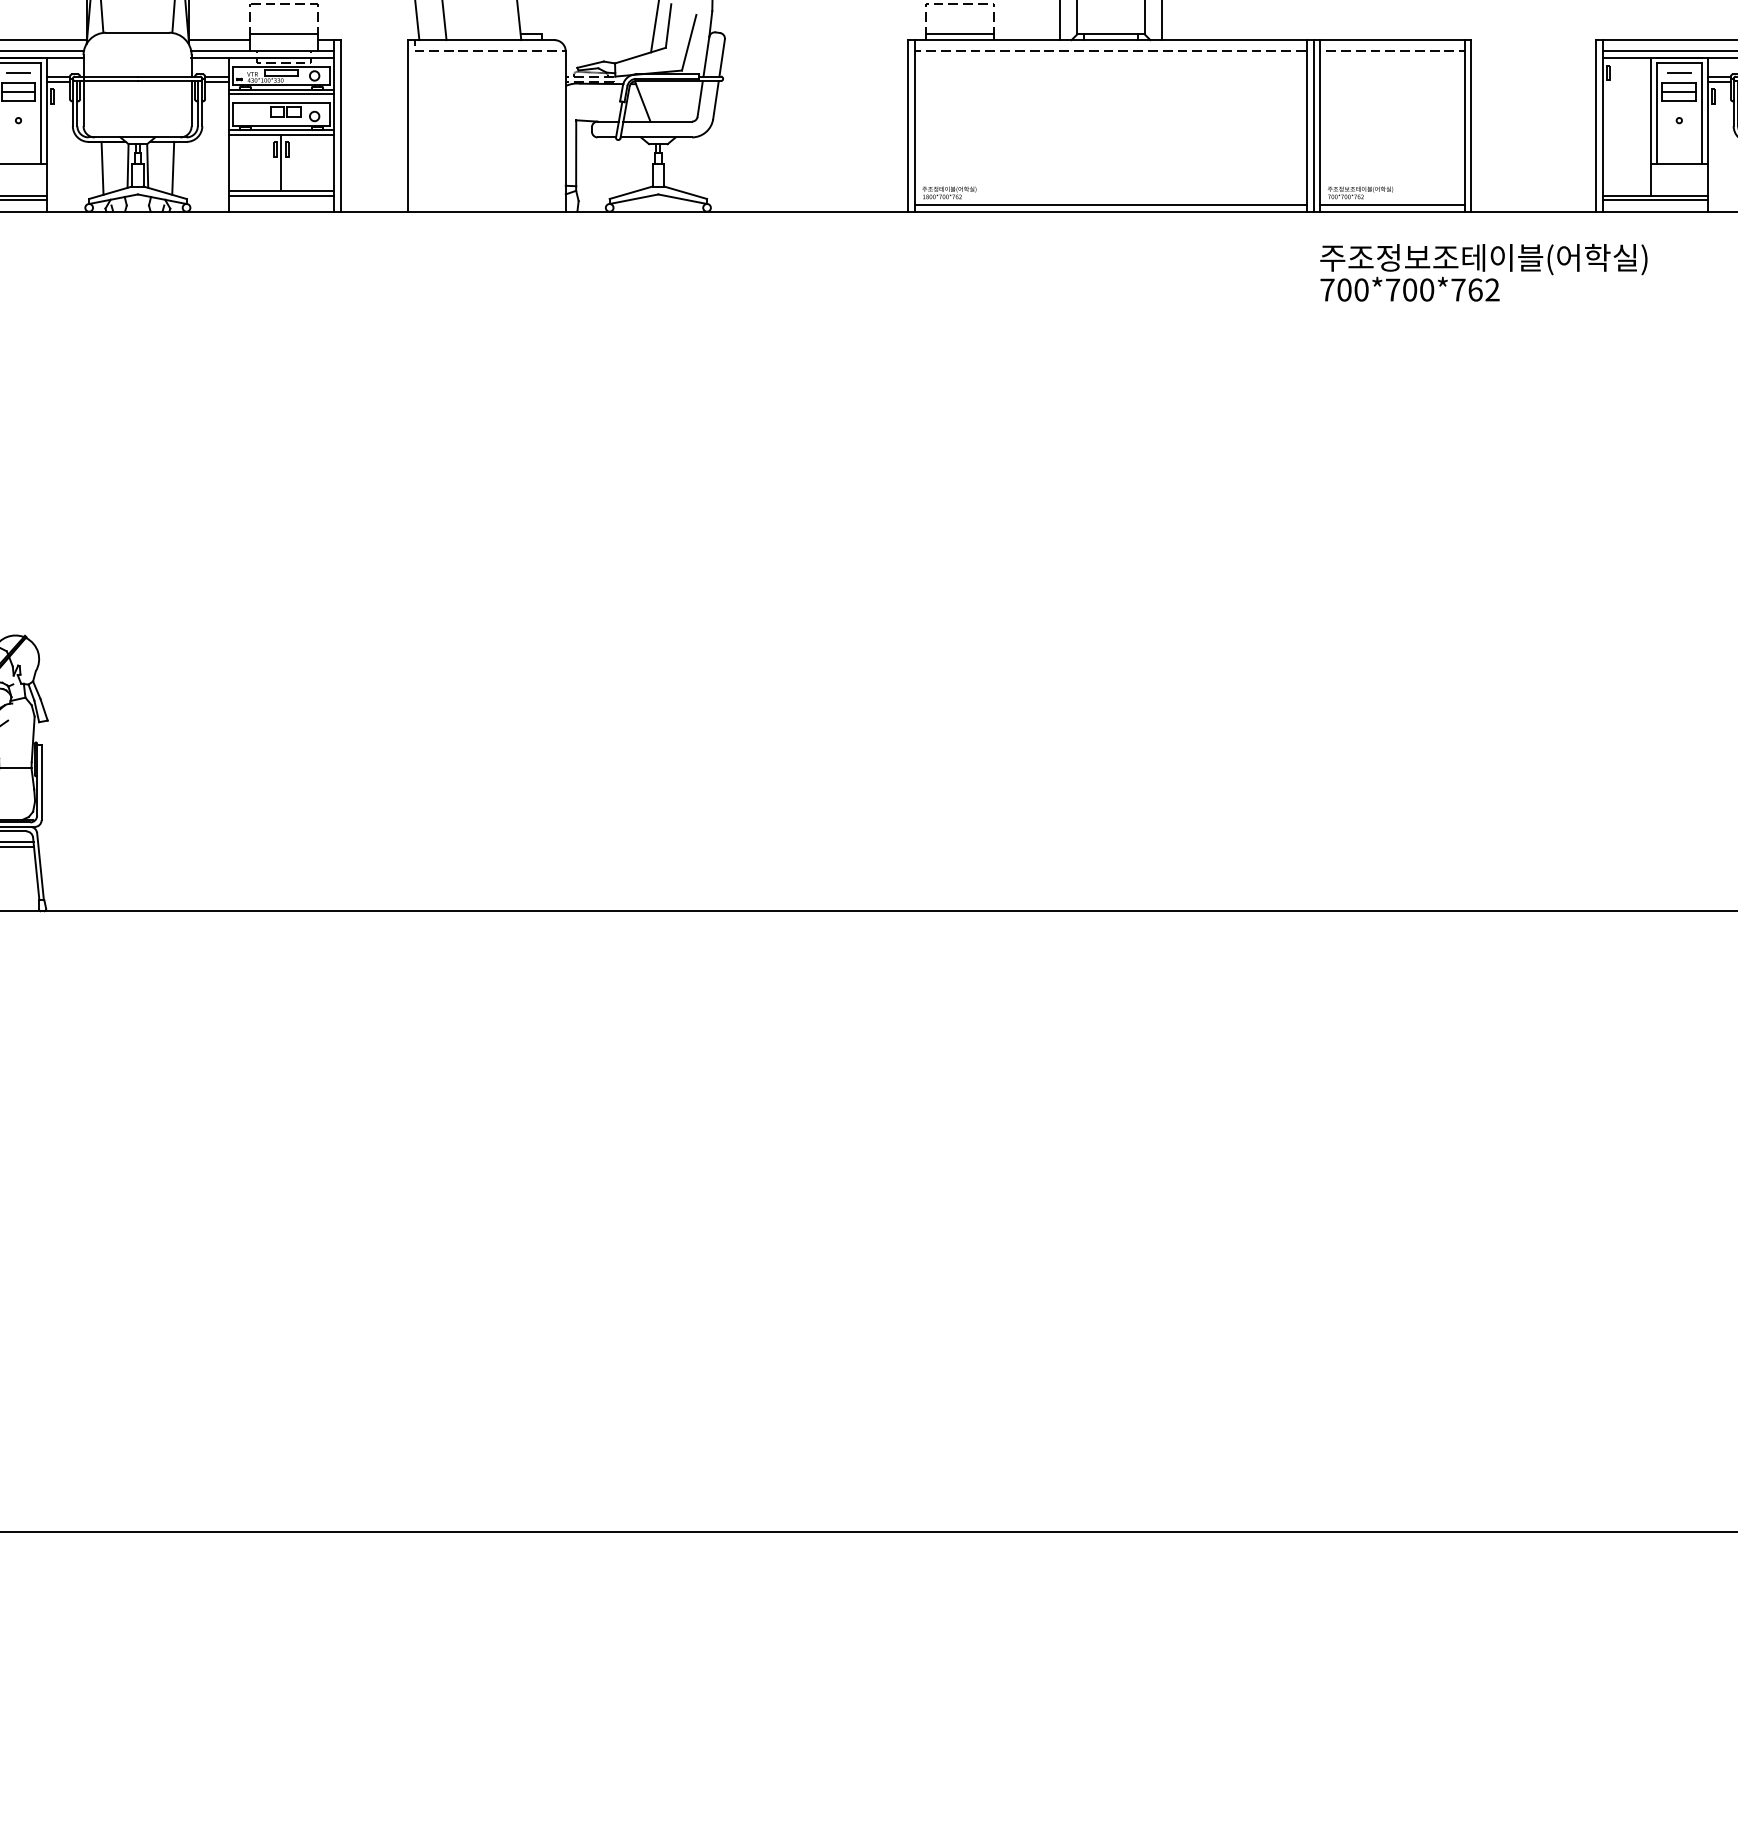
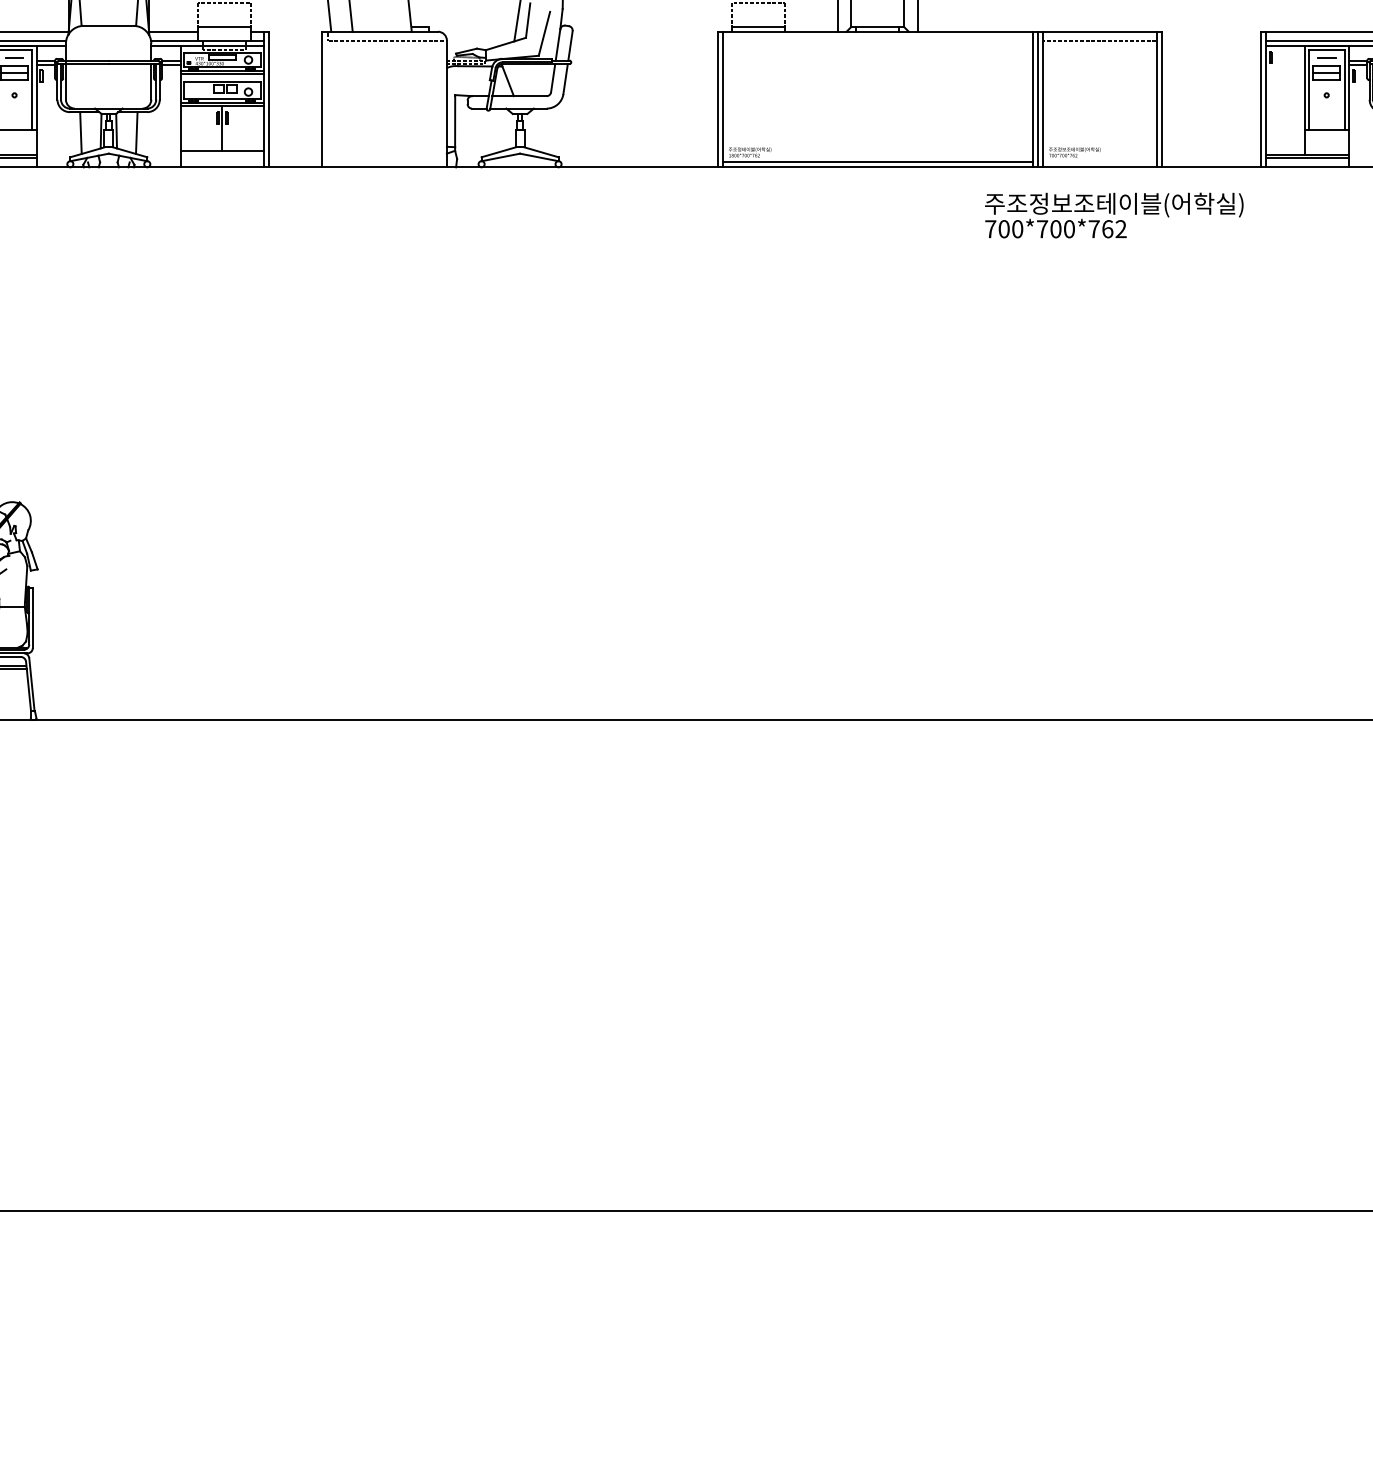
line: (1110, 51) -> (877, 40), removed
line: (280, 195) -> (221, 154), removed
line: (1392, 204) -> (1100, 161), removed
text: (1484, 272) -> (1114, 215), moved

